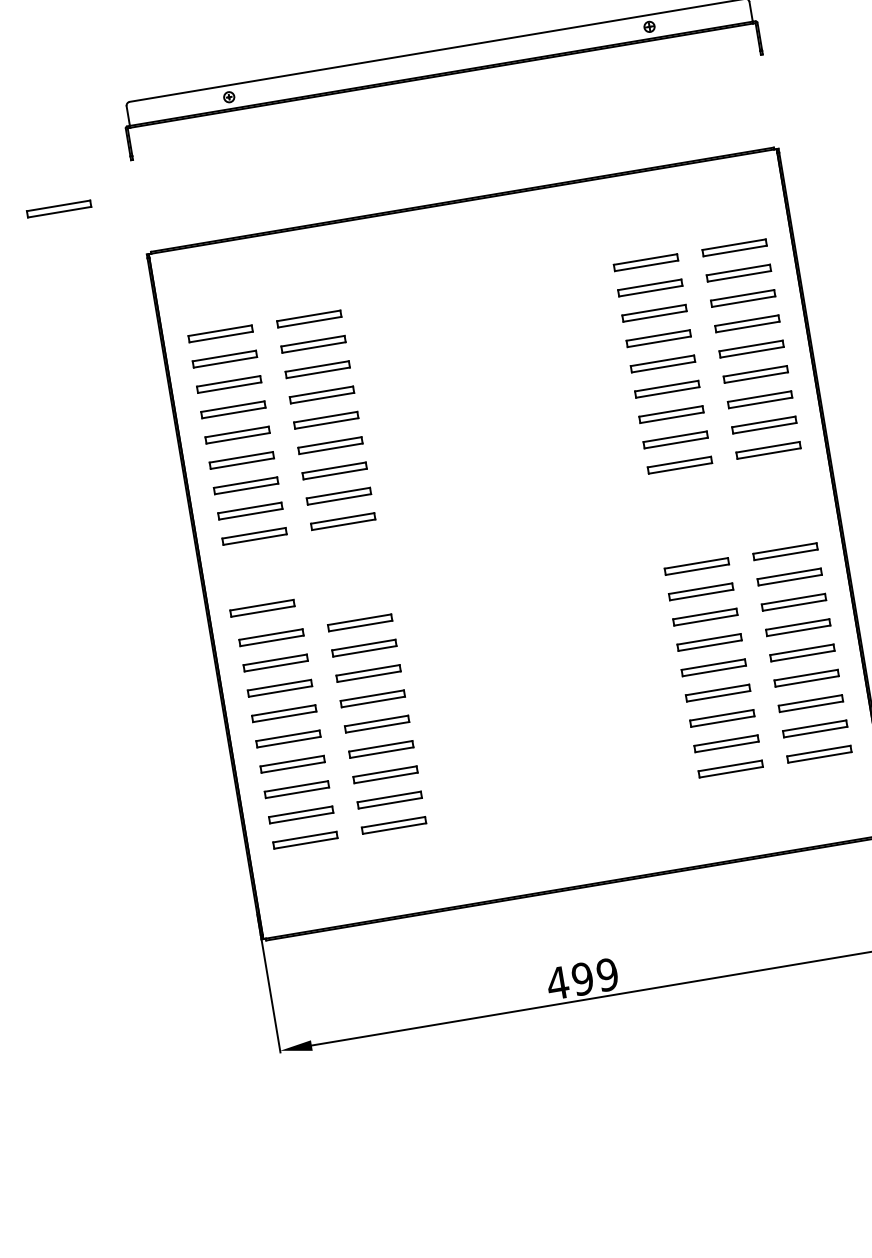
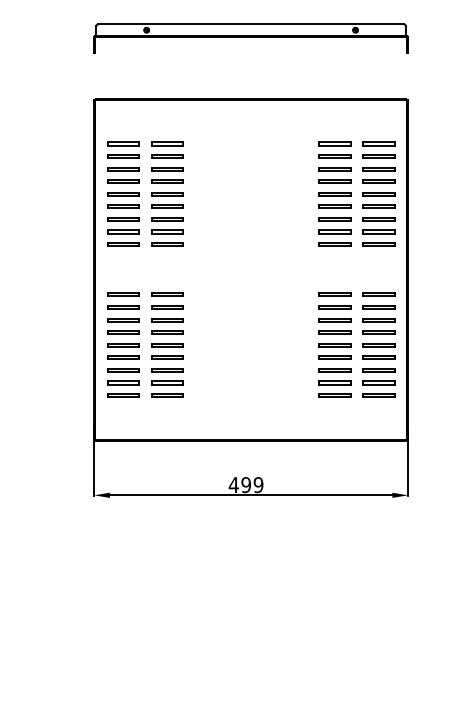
line: (58, 206) -> (55, 69), removed
part: (262, 607) -> (121, 279), removed

